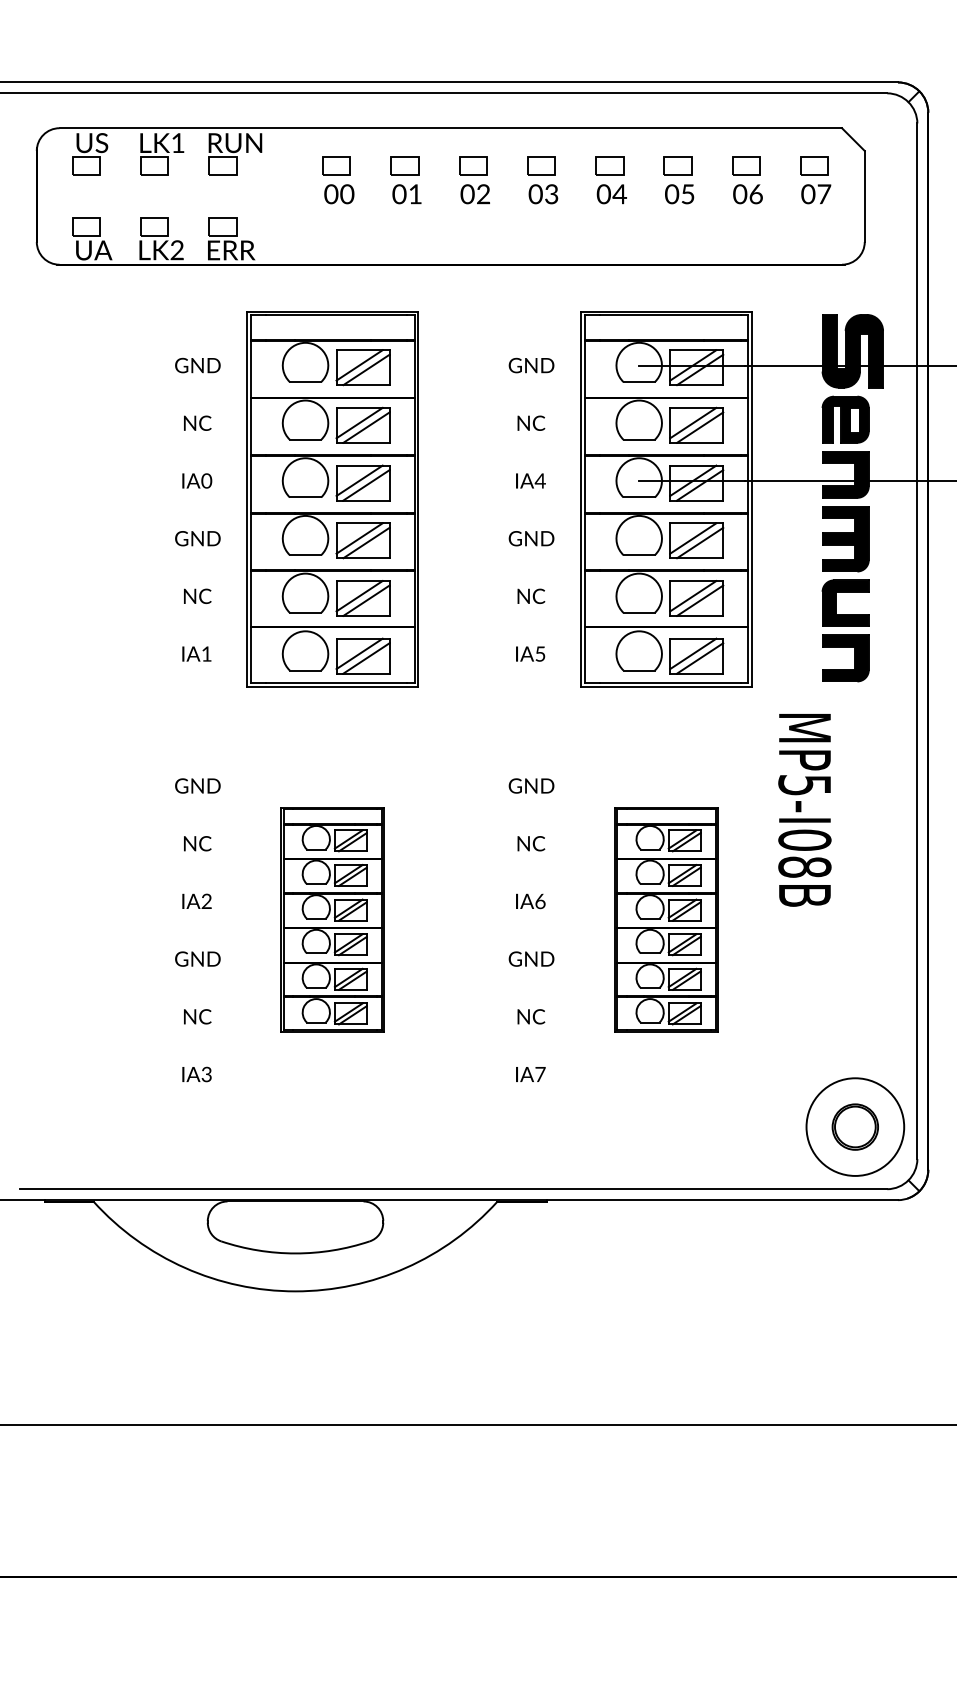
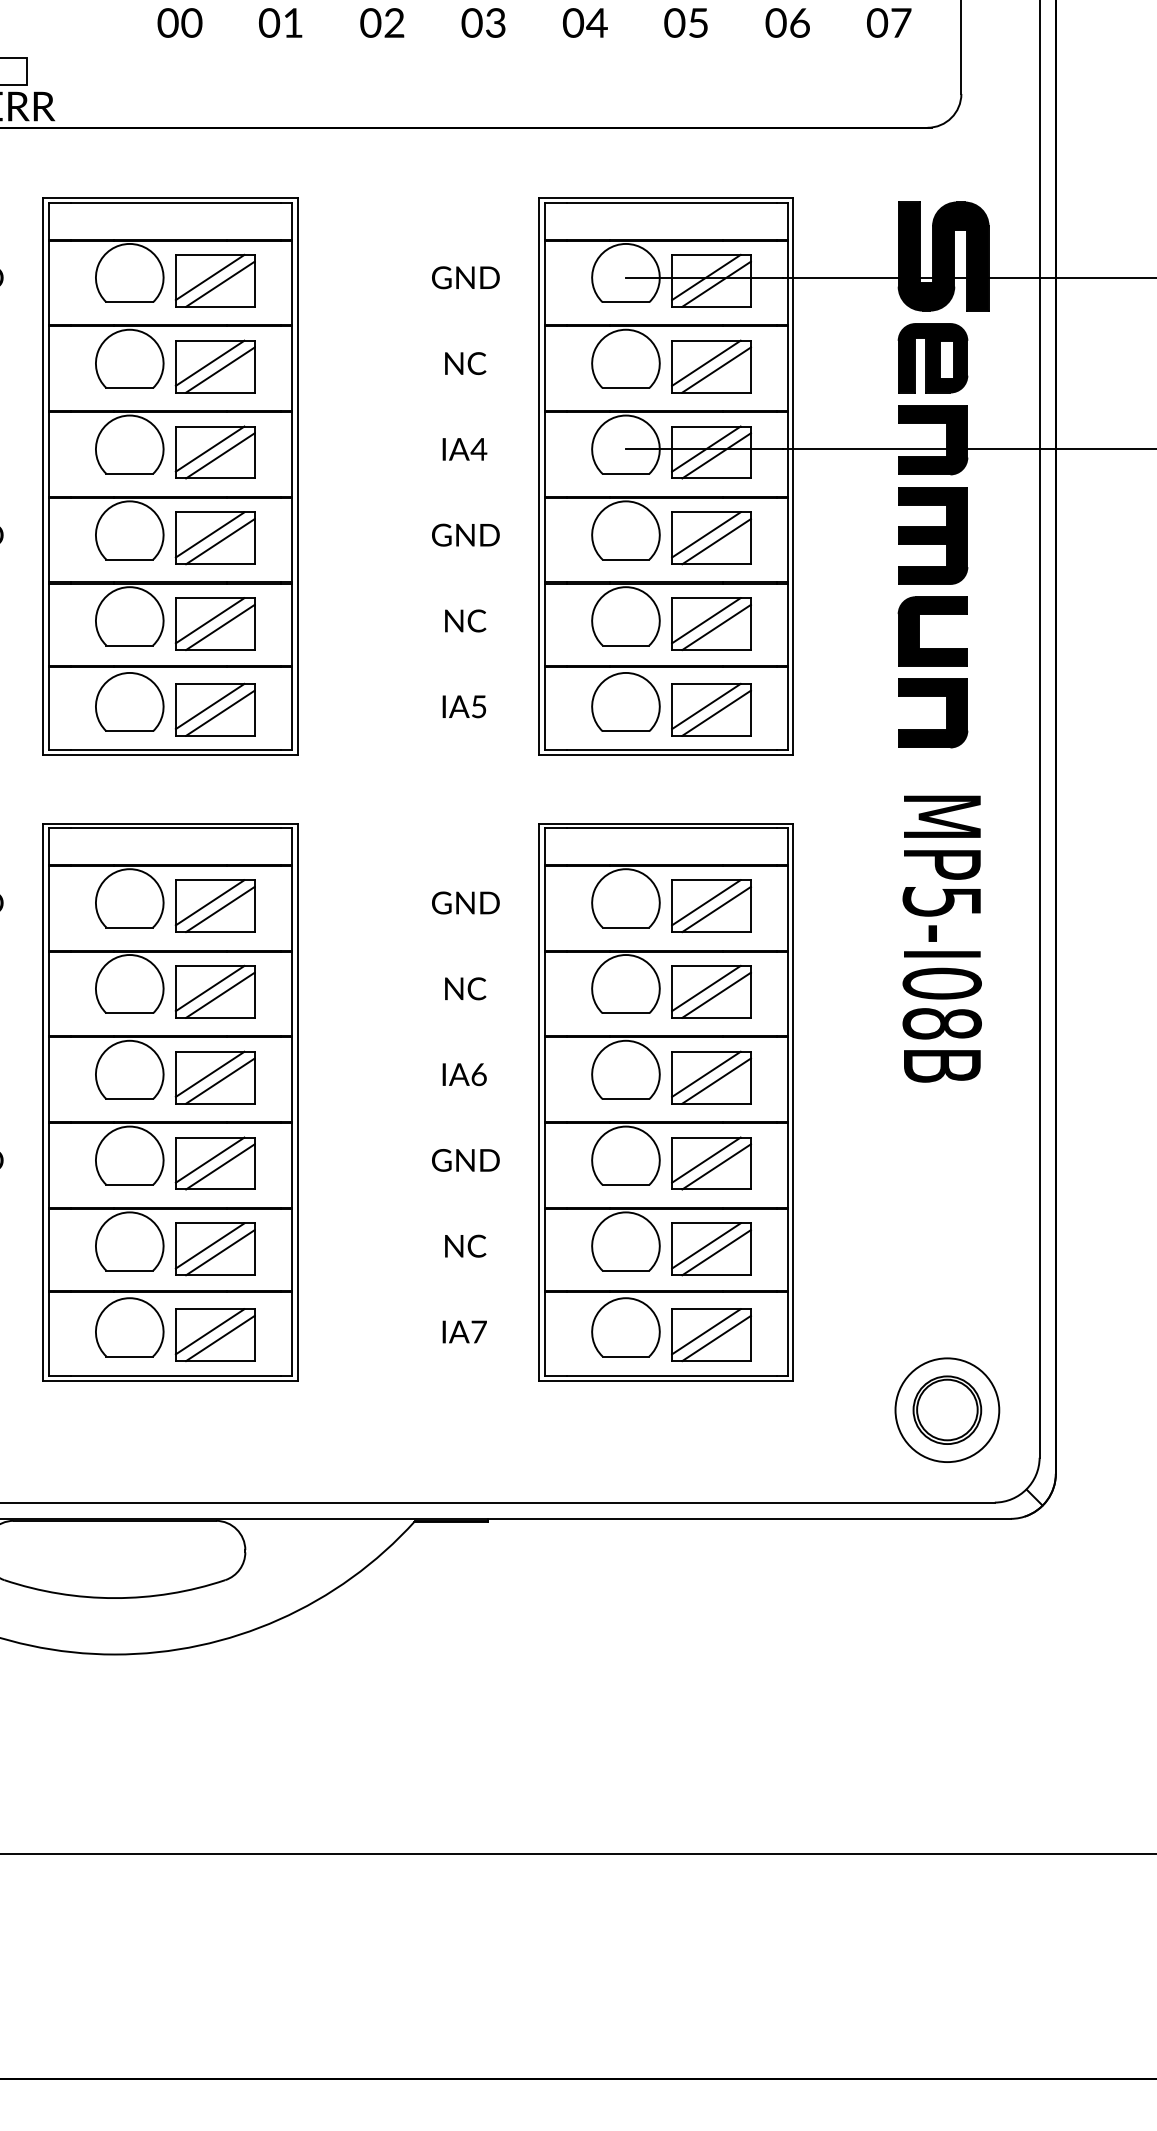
text: (804, 810) -> (941, 939), moved
part: (332, 919) -> (169, 1101), size x1.67
part: (666, 919) -> (666, 1101), size x1.67
circle: (855, 1127) -> (947, 1410), size x0.71

